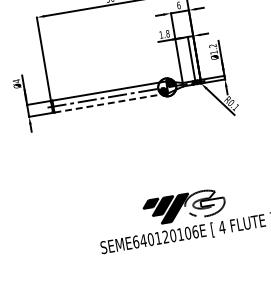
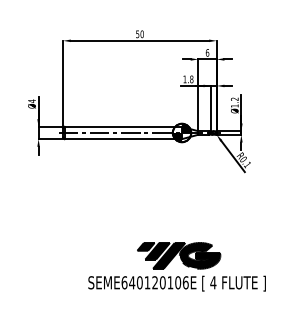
line: (111, 103) -> (123, 139), dashed -> solid
fill: (204, 203) -> (199, 255), added

